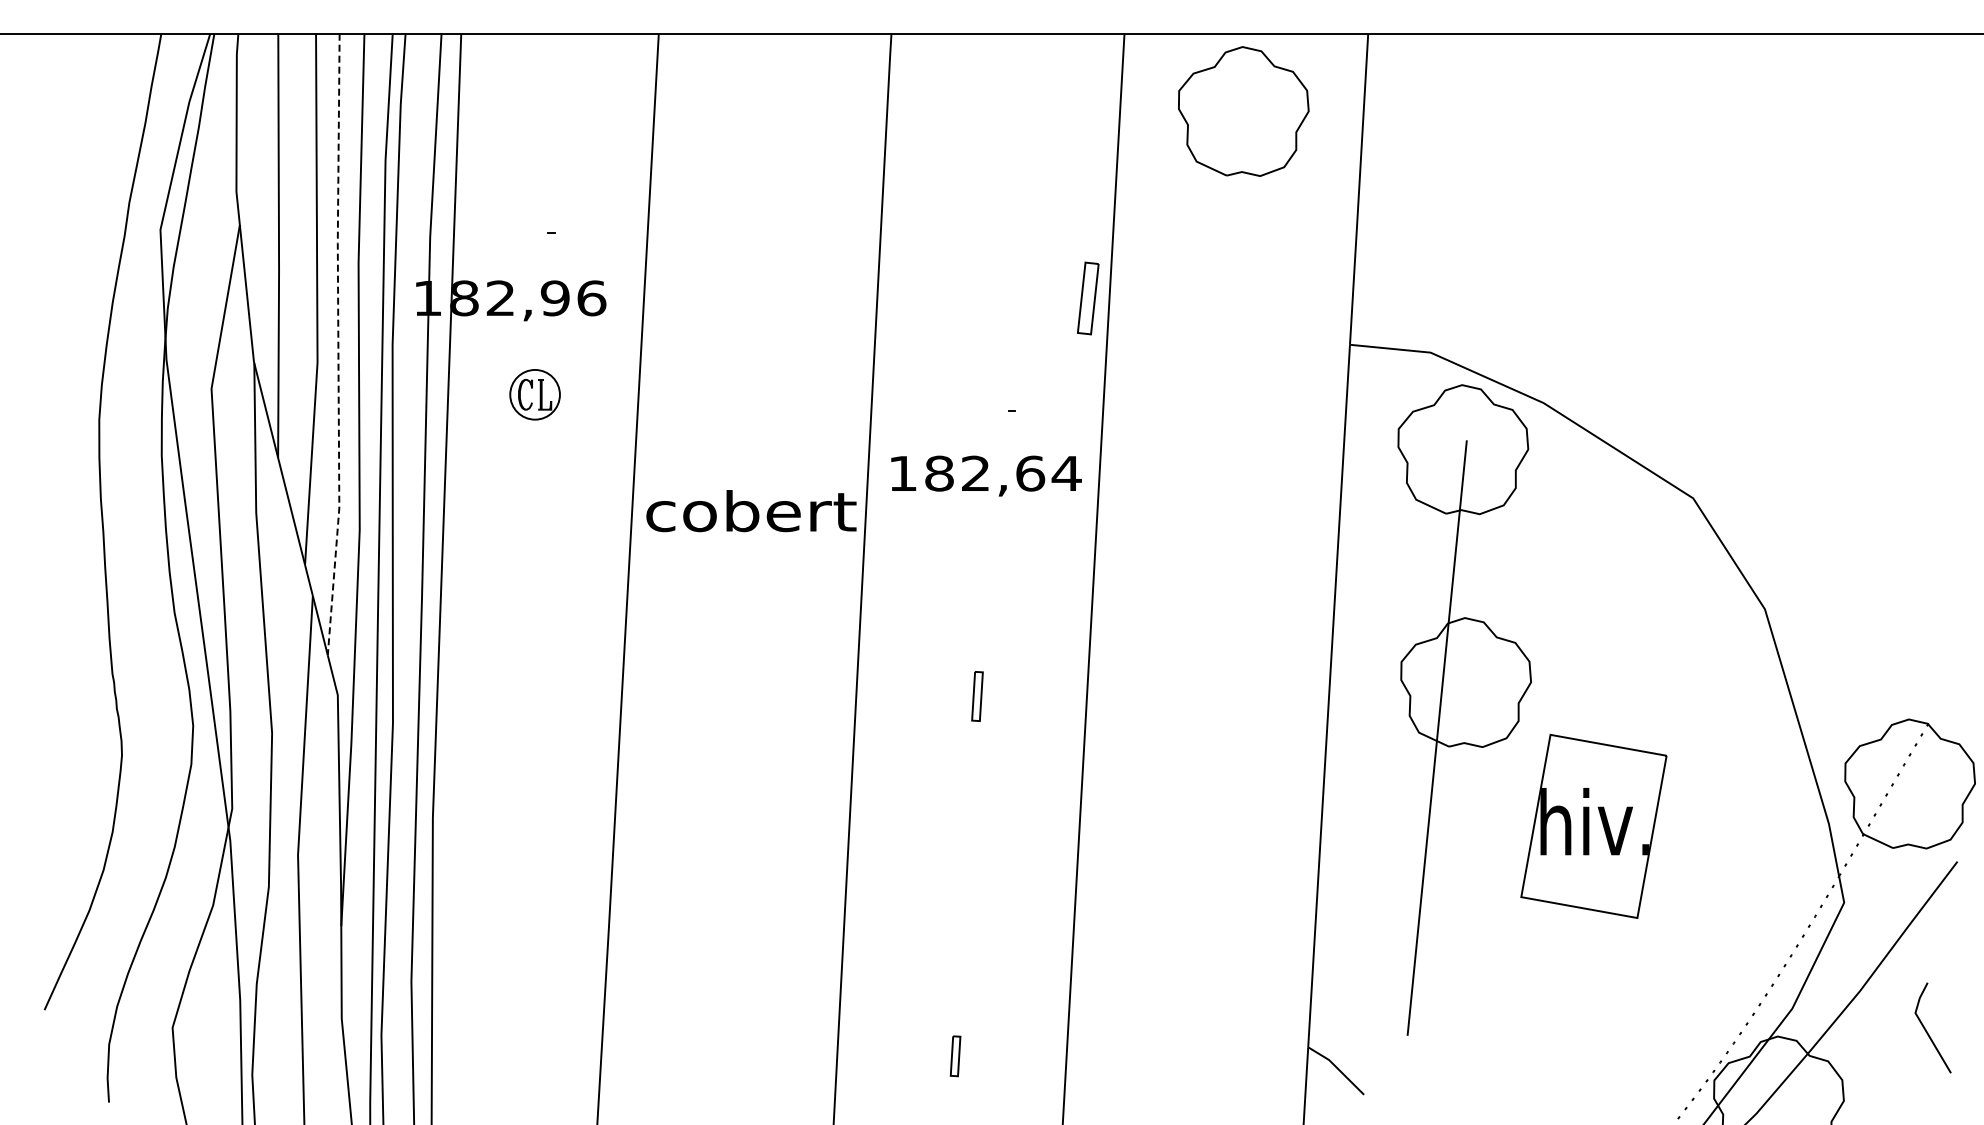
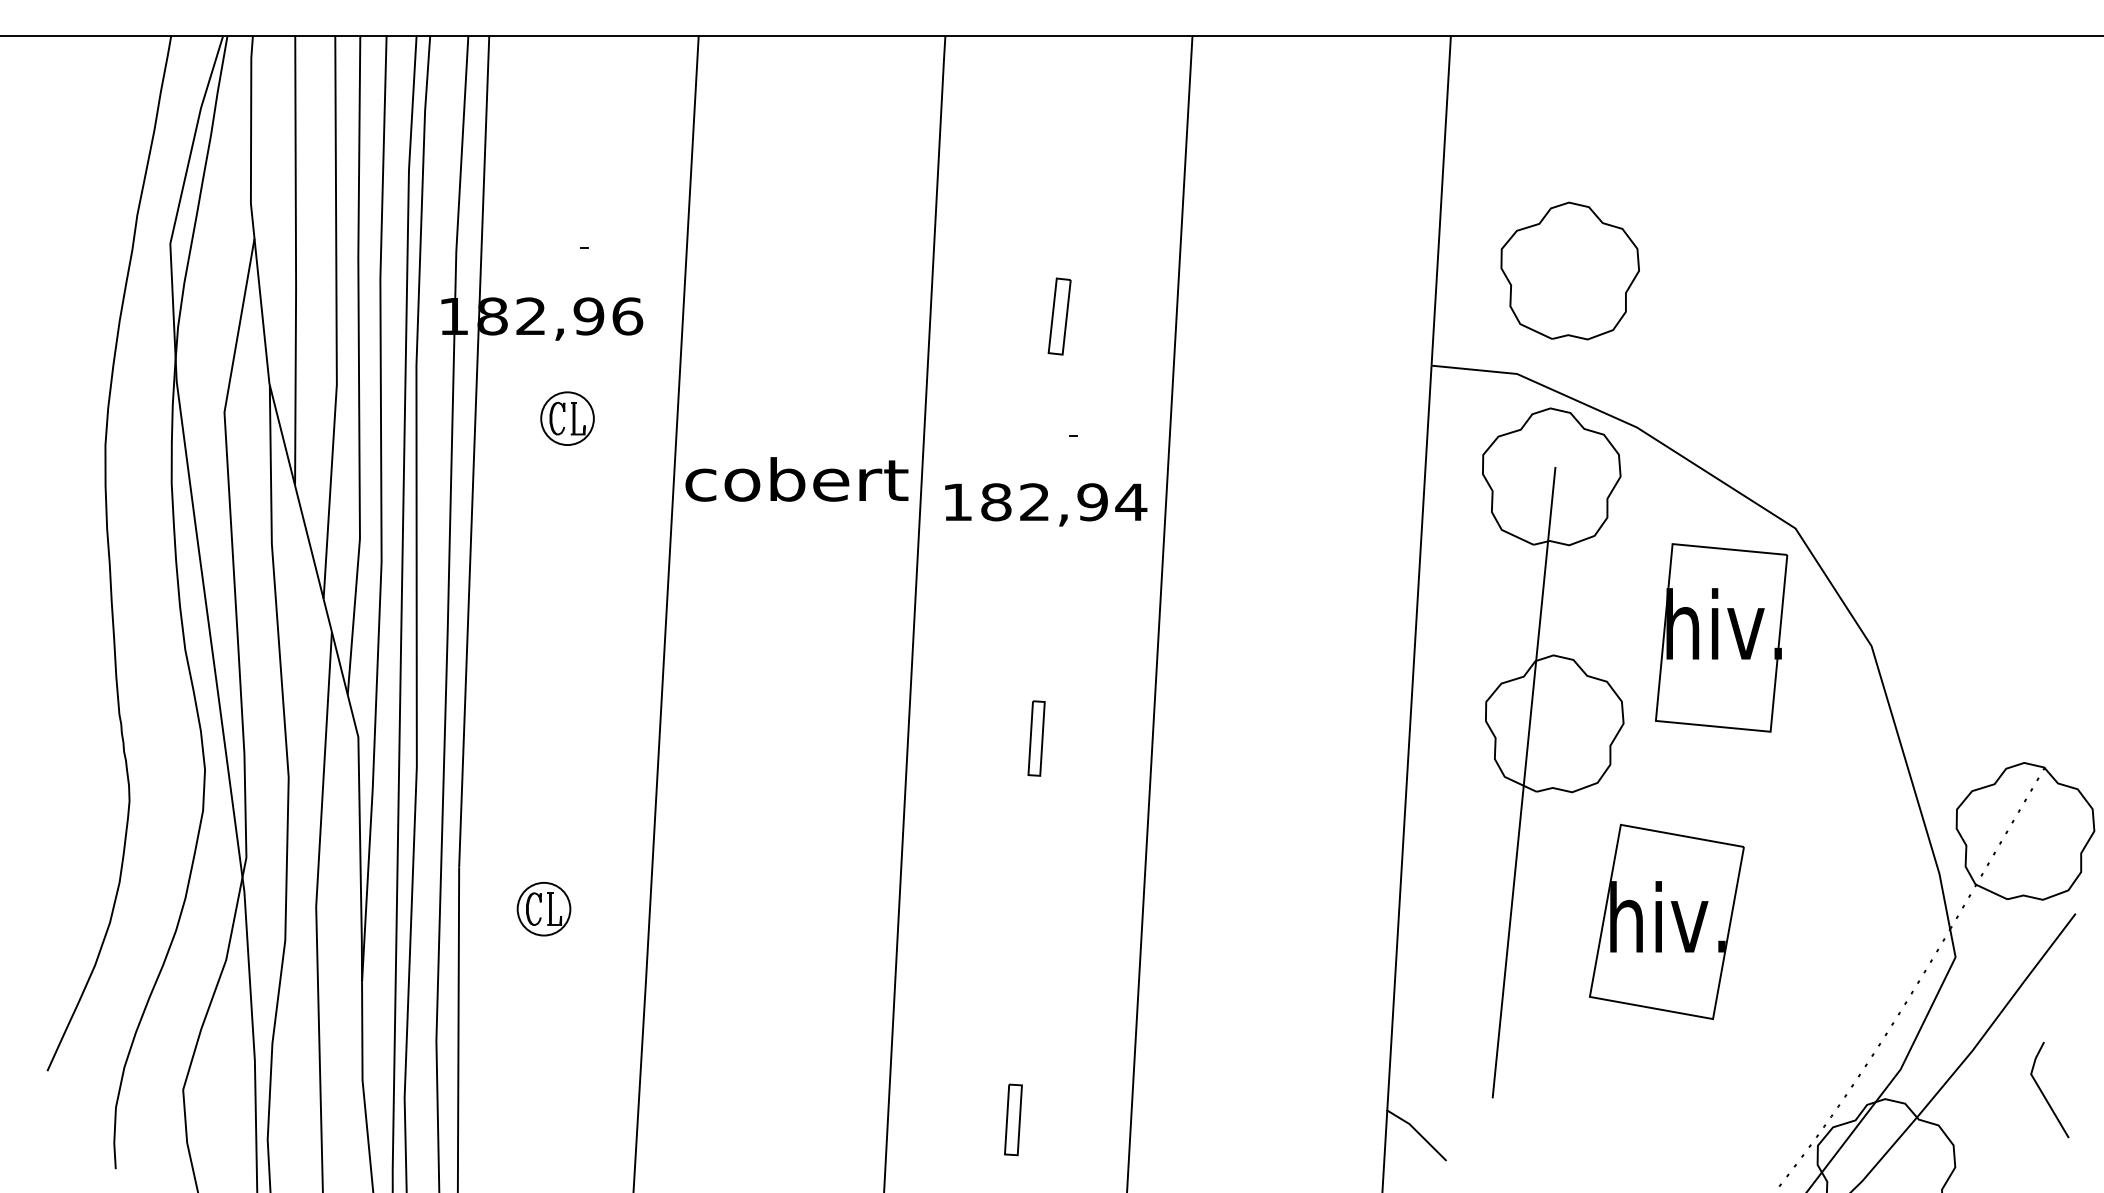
part: (1243, 111) -> (1569, 270), moved
part: (1087, 298) -> (1058, 316), moved
line: (338, 345) -> (359, 366), dashed -> solid
text: (1030, 473) -> (1092, 502), 182,64 -> 182,94
text: (751, 511) -> (796, 479), moved
part: (1623, 601) -> (1721, 637), added
part: (977, 696) -> (1036, 738), size x1.43
part: (1593, 826) -> (1666, 922), moved
part: (512, 857) -> (543, 909), added
part: (955, 1056) -> (1013, 1120), size x1.67

